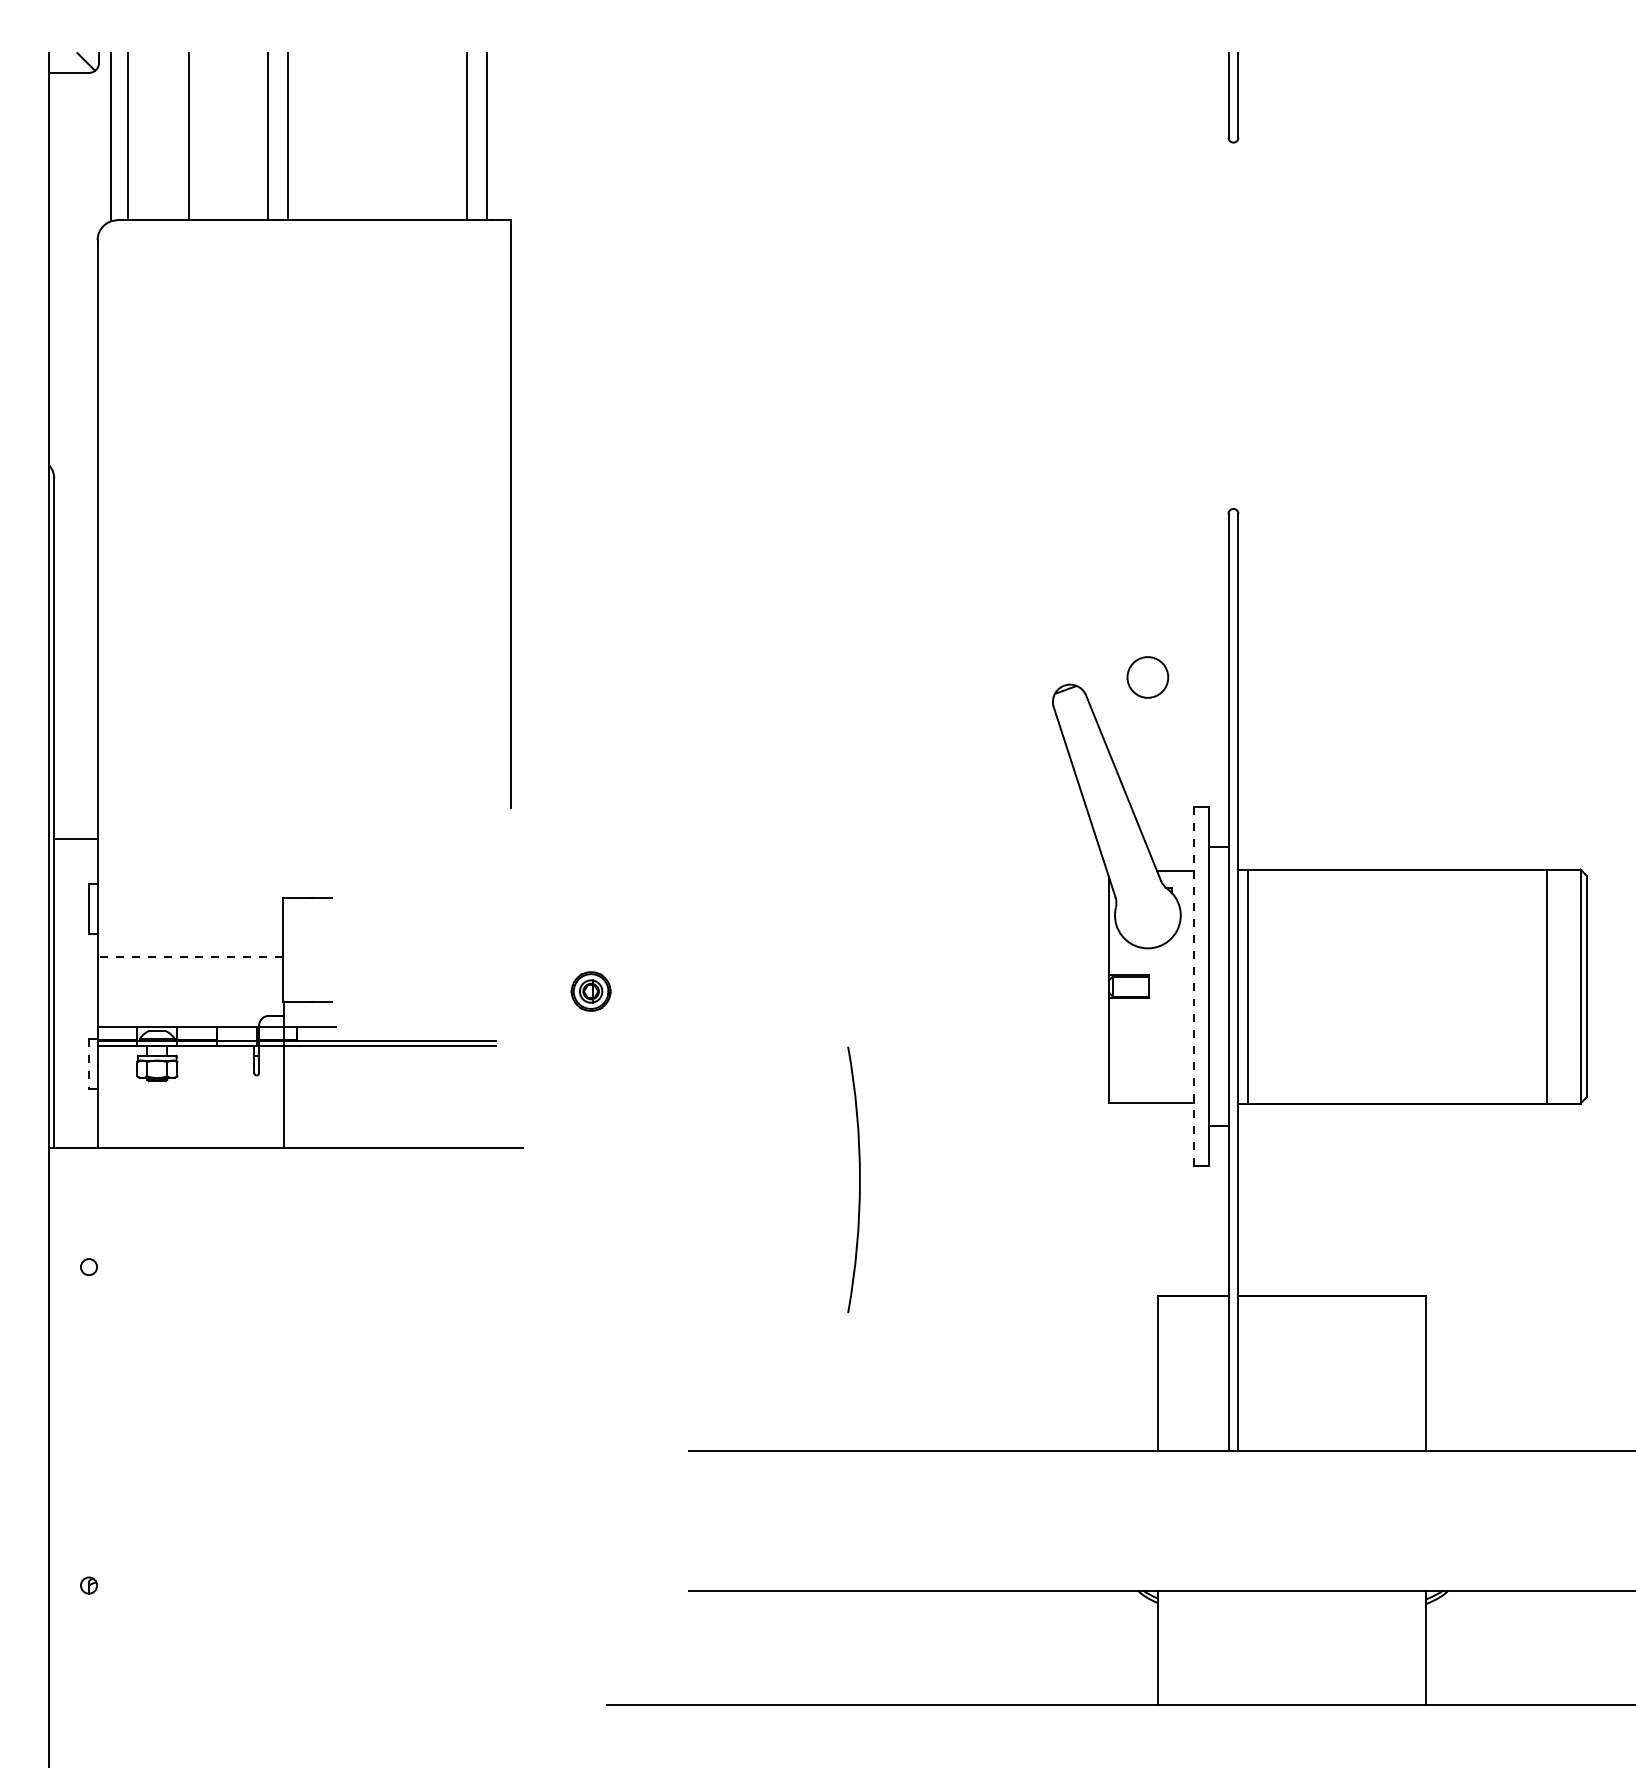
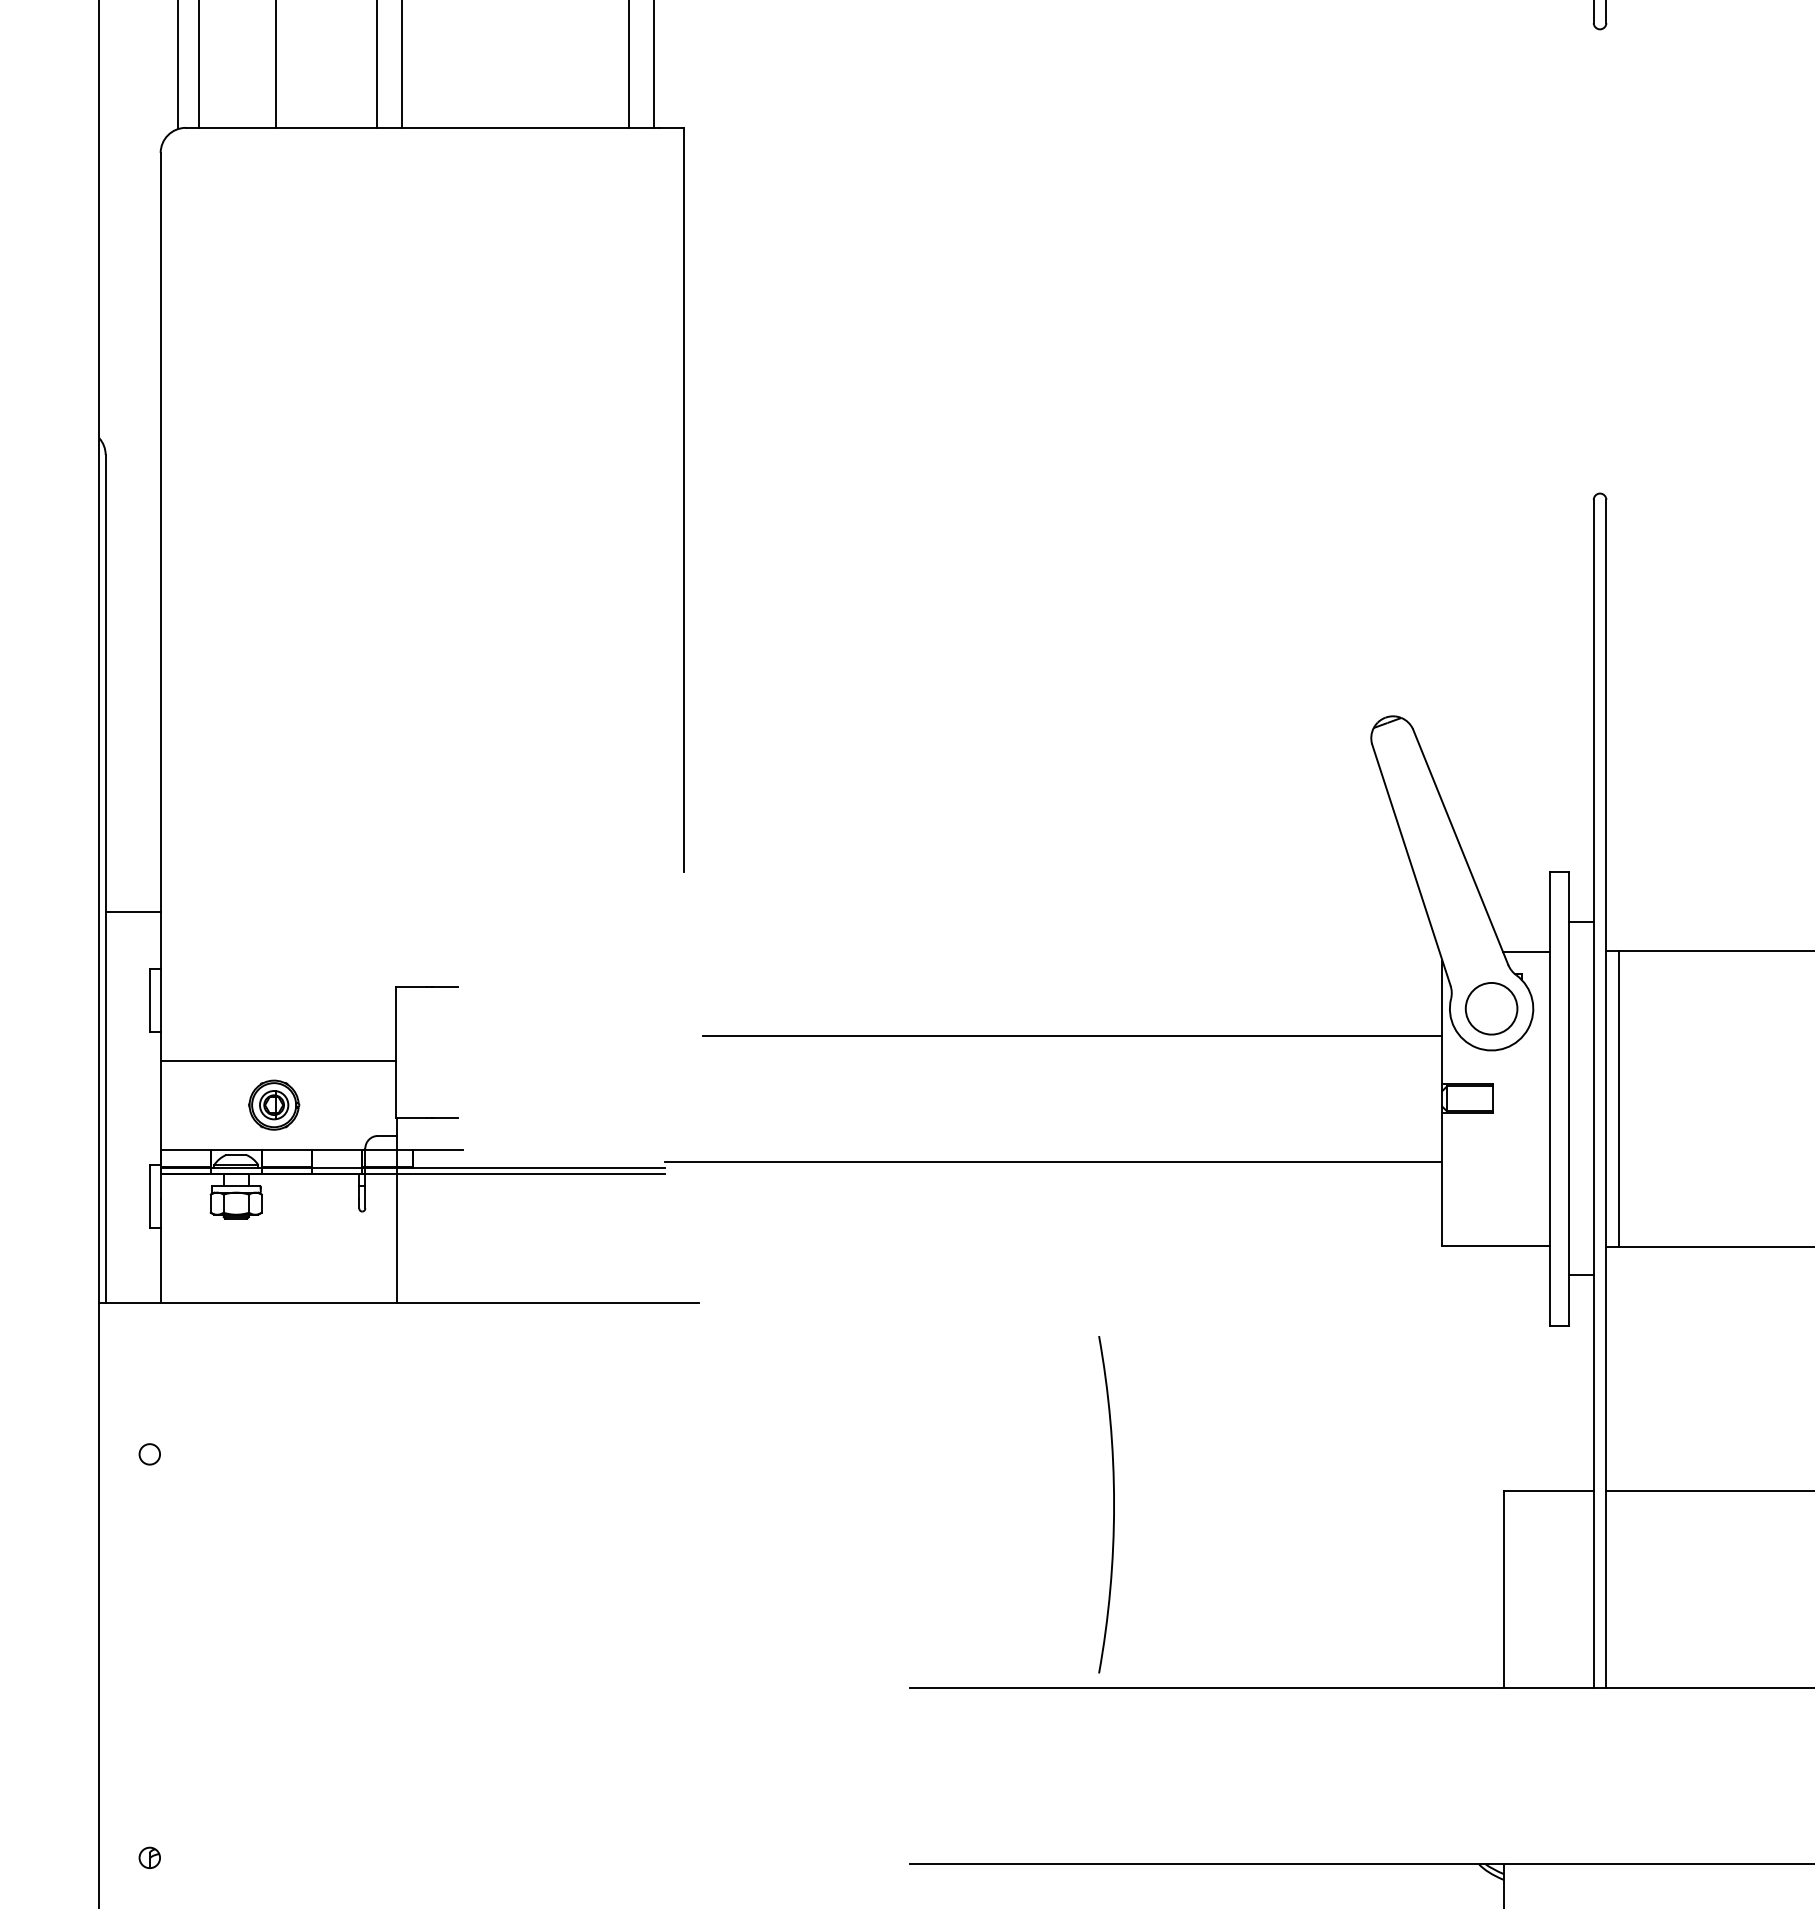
circle: (1147, 677) -> (1491, 1008), moved
line: (817, 936) -> (1072, 1035), added
line: (190, 956) -> (278, 1060), dashed -> solid
line: (1193, 987) -> (1549, 1100), dashed -> solid
part: (590, 991) -> (273, 1105), moved
line: (802, 1036) -> (1053, 1162), added
line: (89, 1063) -> (150, 1196), dashed -> solid
arc: (859, 1179) -> (1113, 1504), moved

